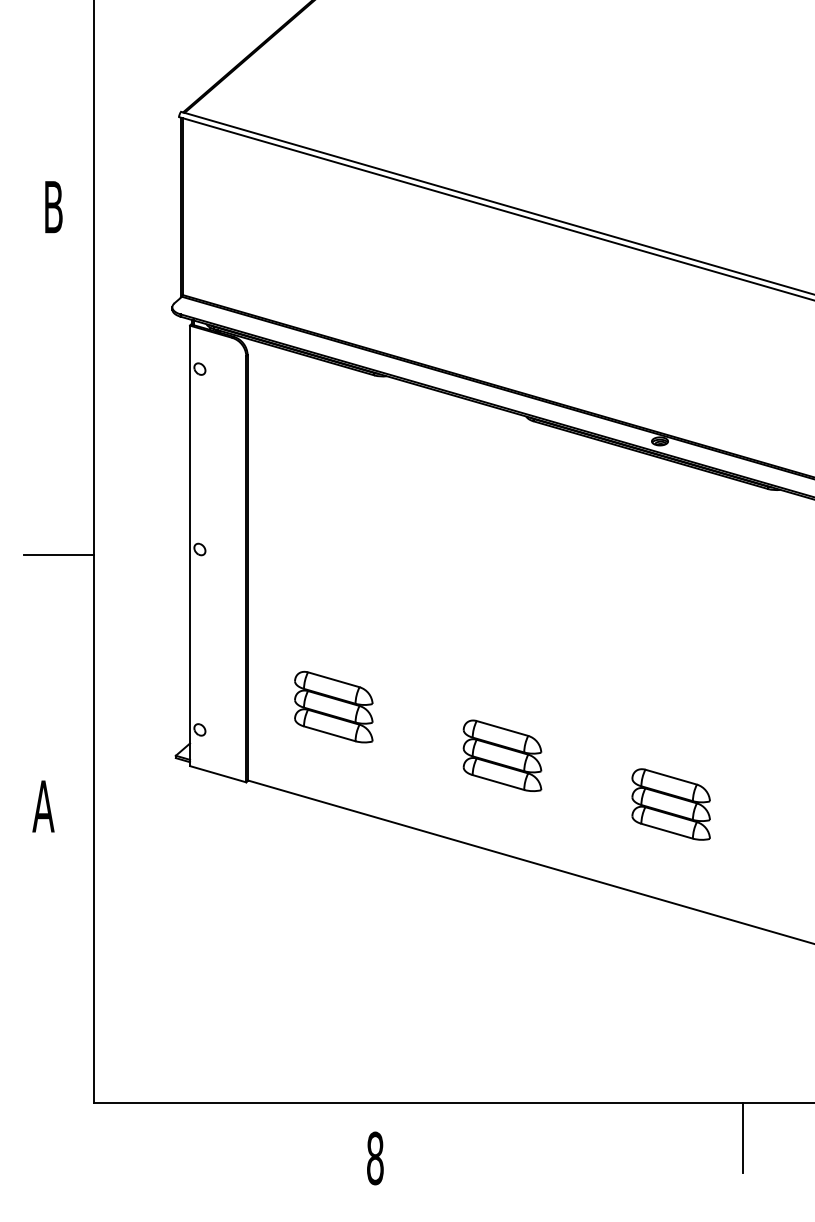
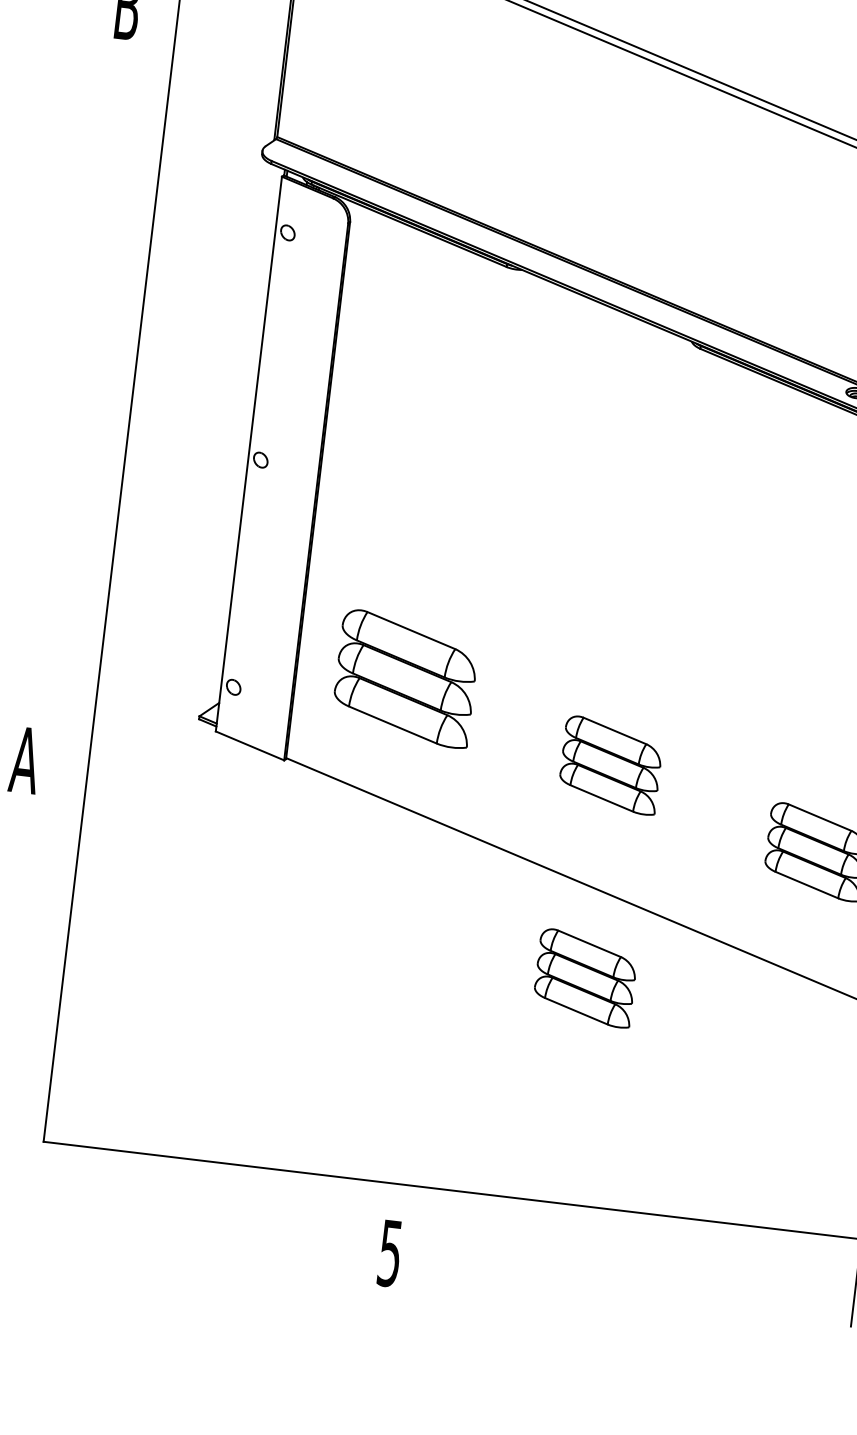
line: (58, 555) -> (81, 446), removed
part: (333, 706) -> (405, 677), size x1.4
part: (502, 924) -> (585, 977), added
text: (375, 1158) -> (390, 1253), 8 -> 5

